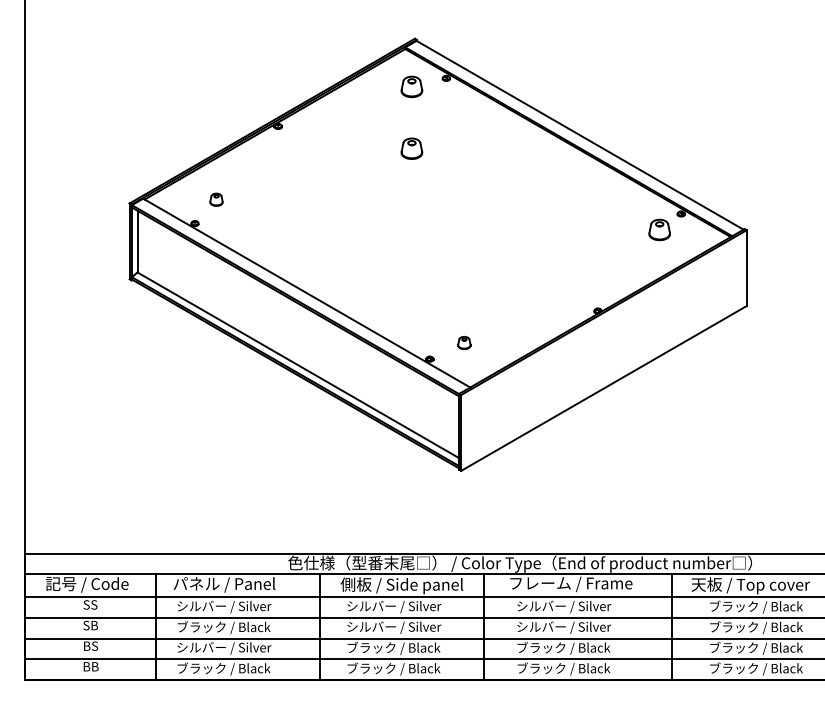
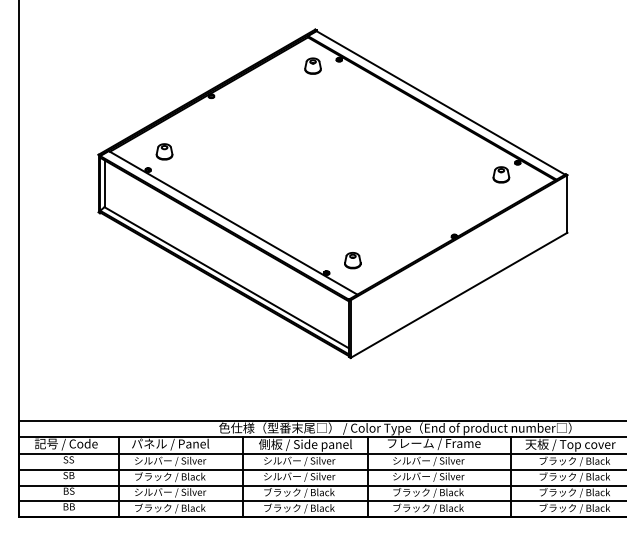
part: (411, 147) -> (312, 112), removed
part: (216, 199) -> (164, 151), size x1.67
part: (463, 342) -> (352, 260), size x1.67

